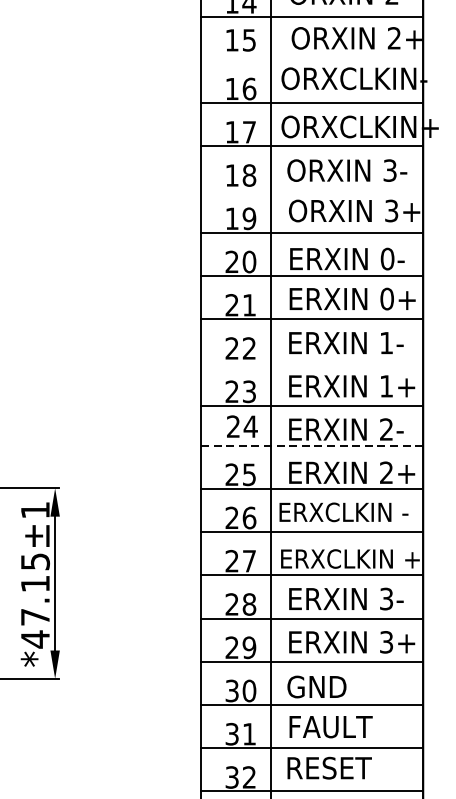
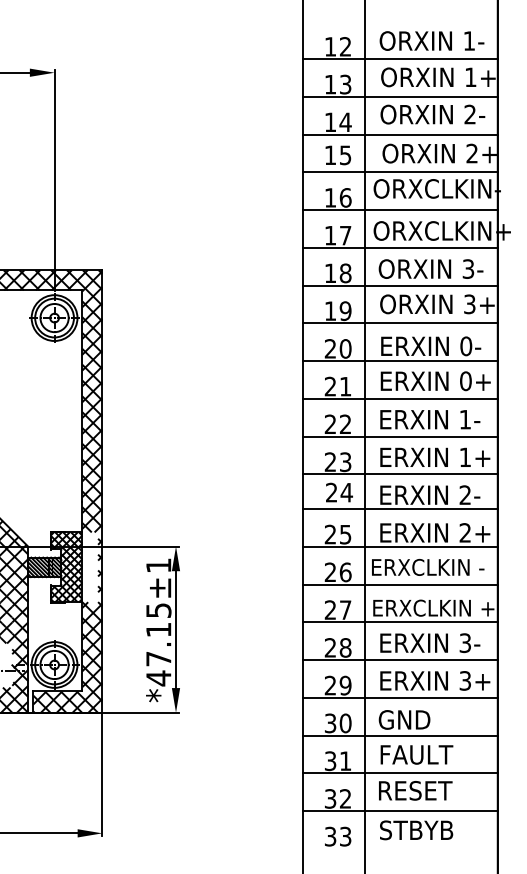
line: (312, 59) -> (400, 172), added
line: (312, 189) -> (400, 285), added
line: (312, 362) -> (400, 436), added
line: (312, 445) -> (400, 509), dashed -> solid

